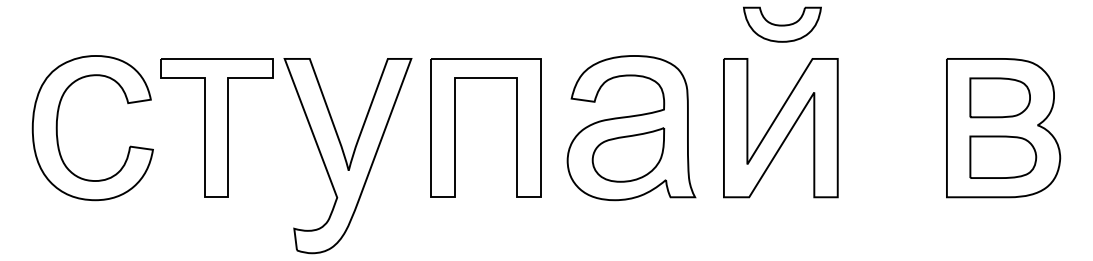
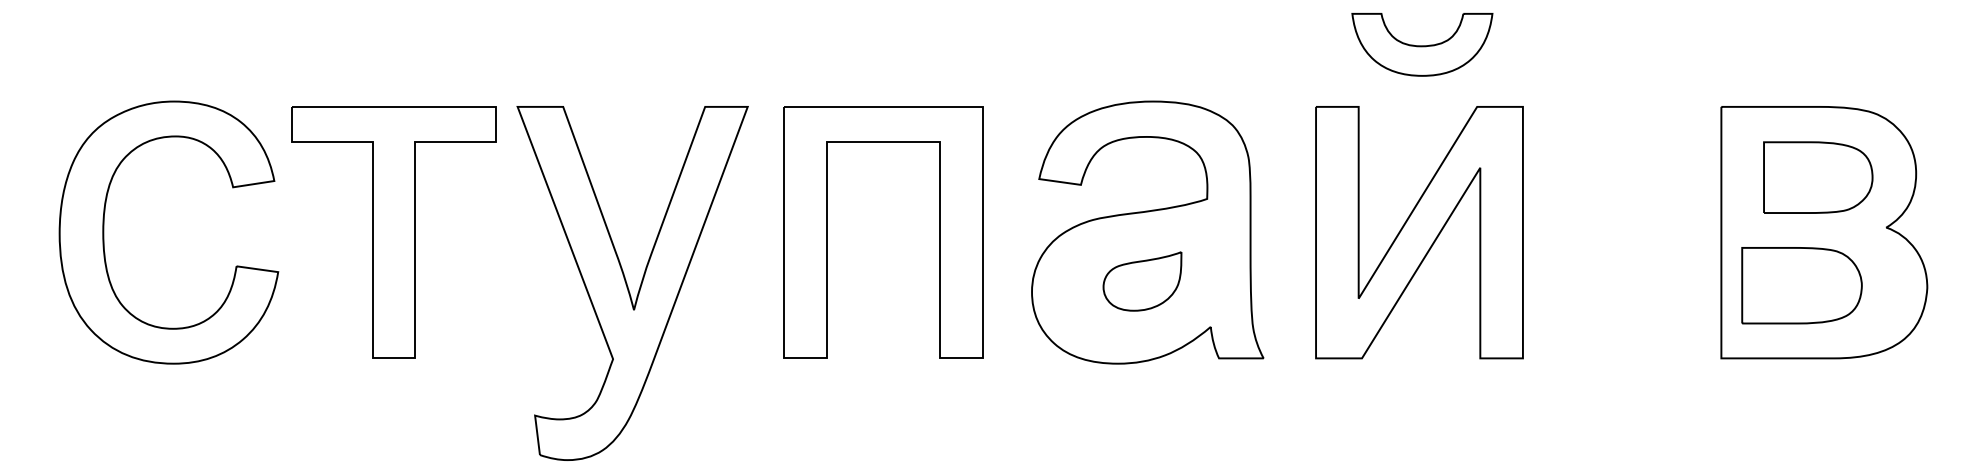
part: (628, 154) -> (1142, 280), size x0.6
part: (1003, 156) -> (1802, 284), moved

